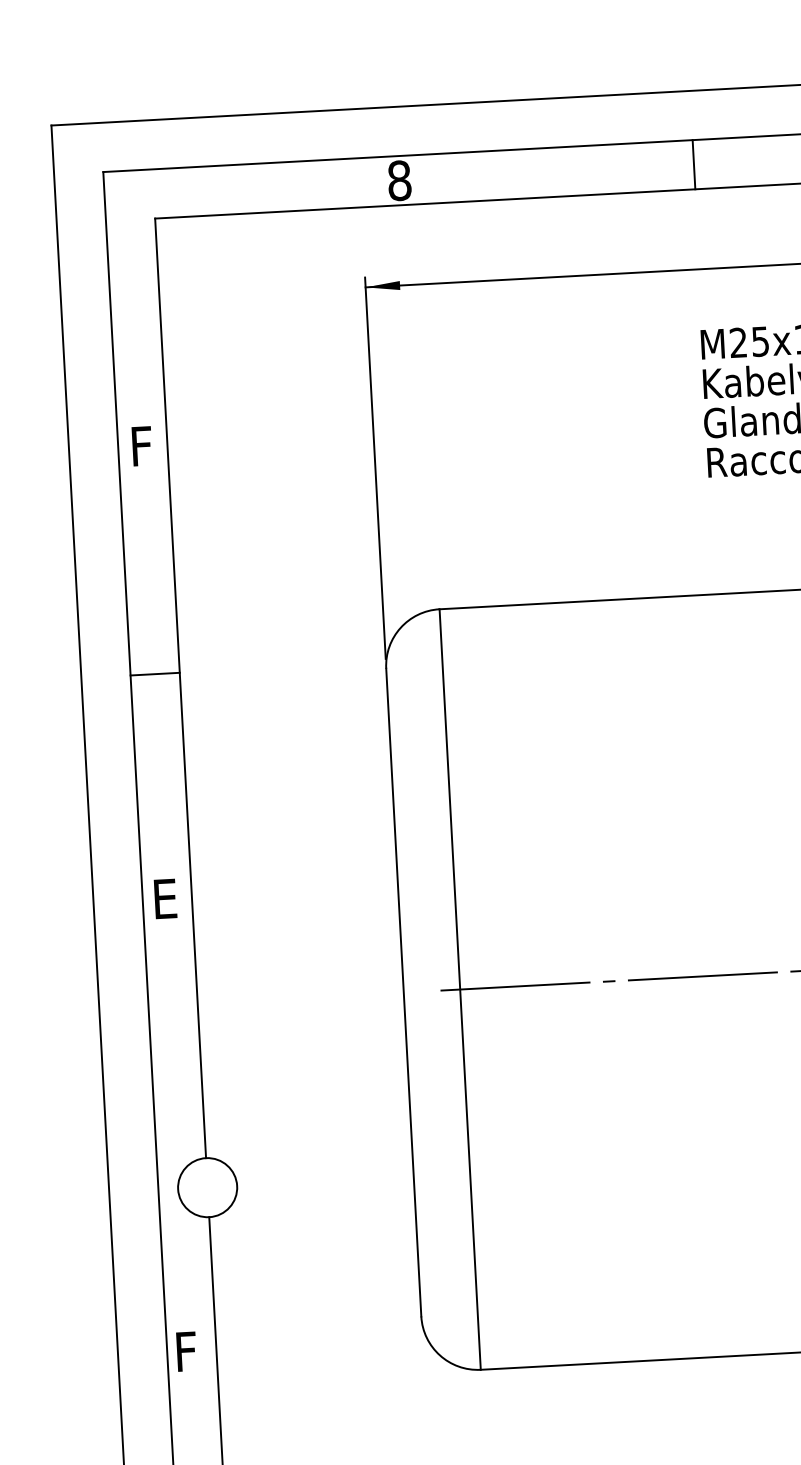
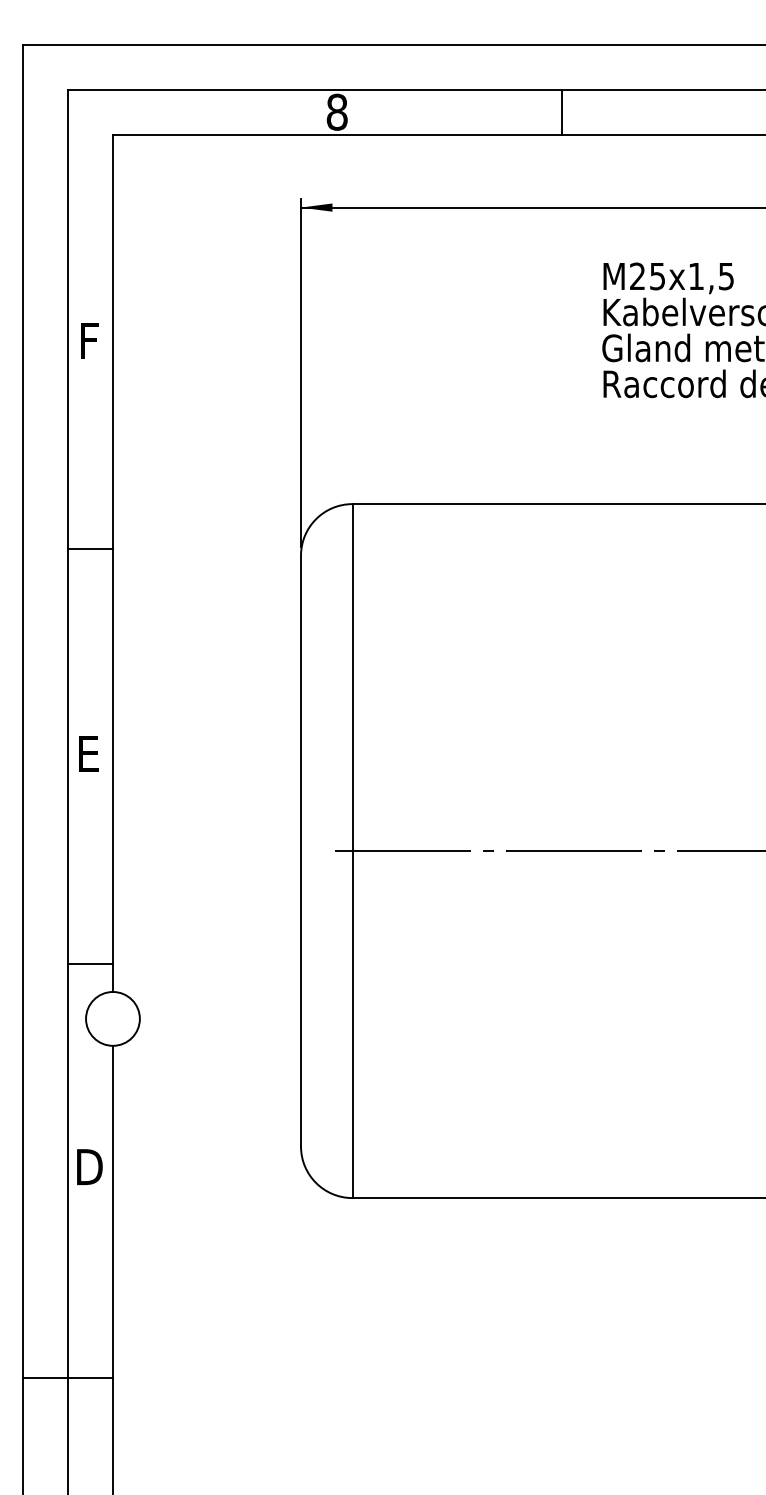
line: (693, 164) -> (561, 111), moved
line: (179, 1128) -> (90, 963), added
text: (190, 1350) -> (89, 1166), F -> D

